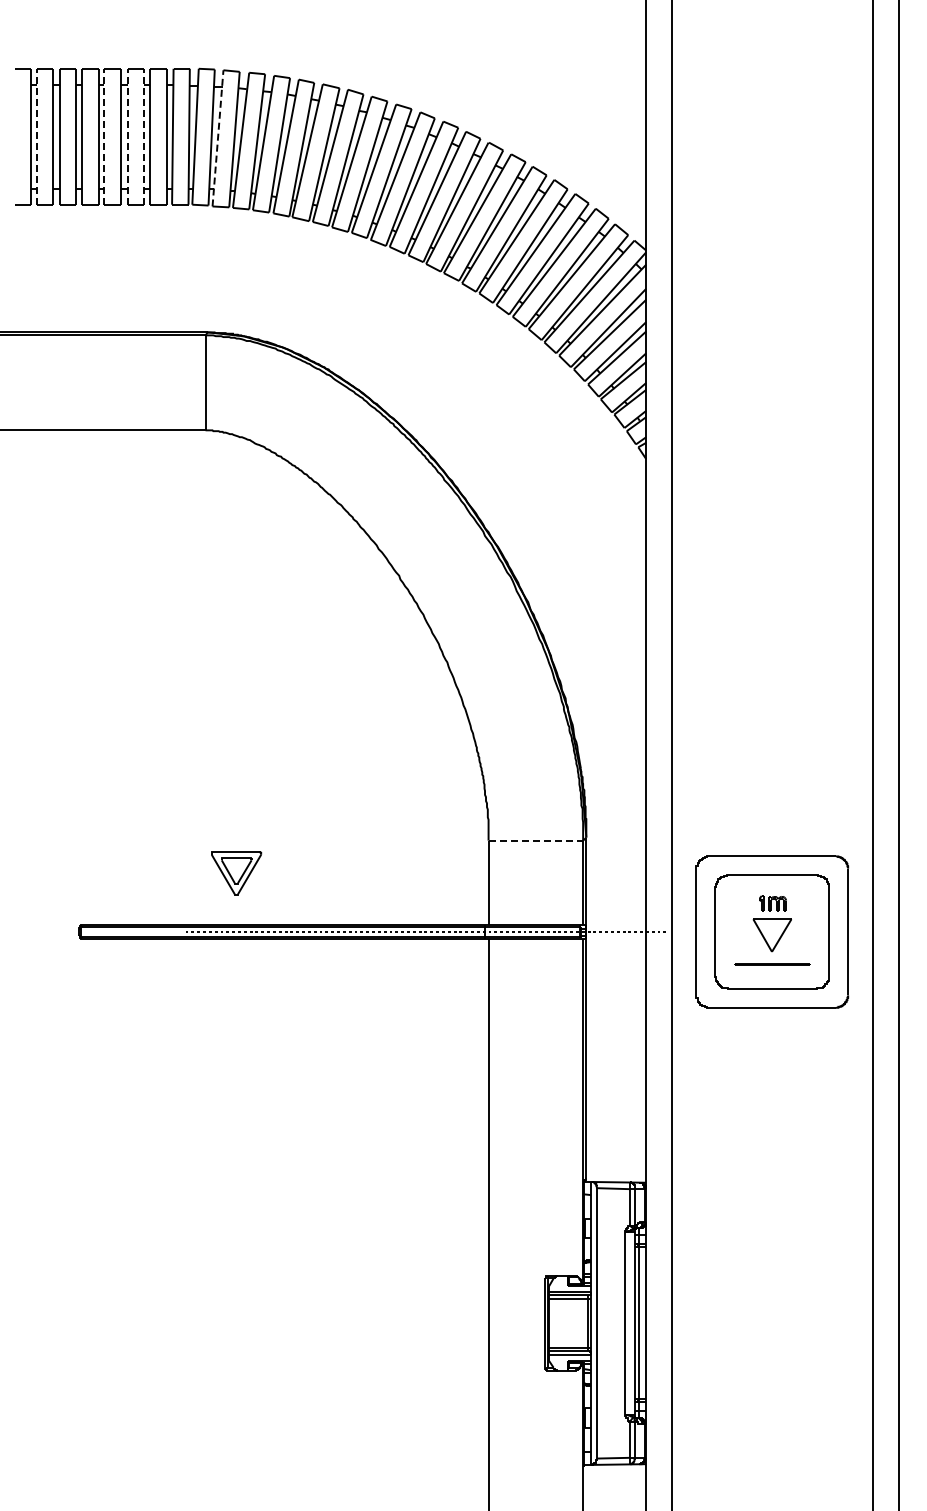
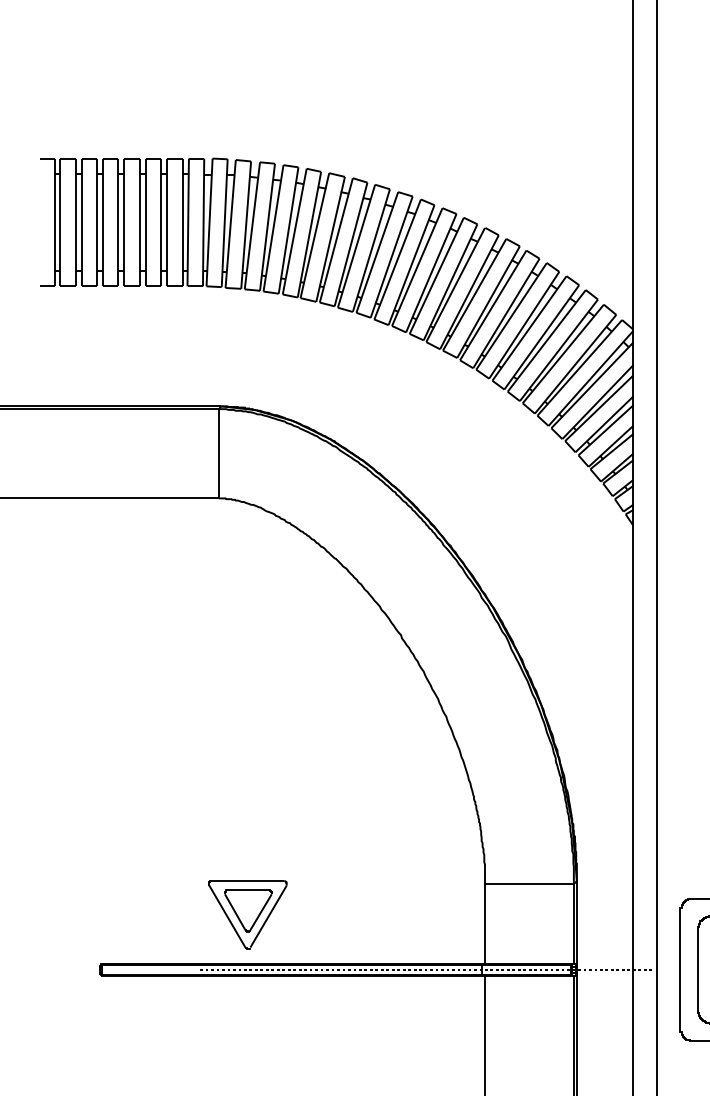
line: (36, 136) -> (60, 222), dashed -> solid
line: (104, 136) -> (124, 222), dashed -> solid
line: (127, 136) -> (145, 222), dashed -> solid
line: (144, 136) -> (161, 222), dashed -> solid
line: (218, 137) -> (231, 223), dashed -> solid
line: (536, 840) -> (530, 883), dashed -> solid
part: (236, 873) -> (248, 914), size x1.67

